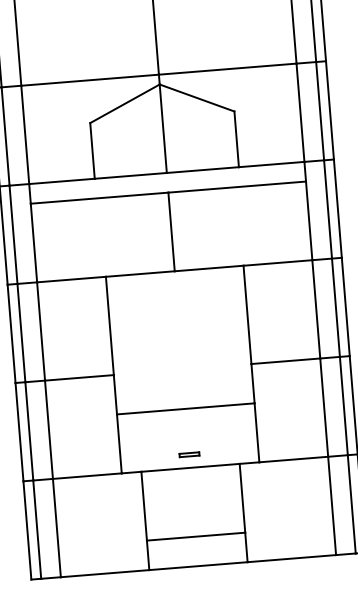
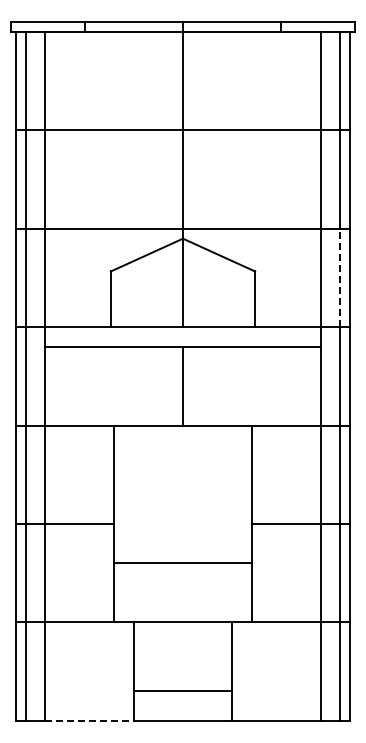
line: (320, 110) -> (340, 277), solid -> dashed
line: (188, 454) -> (182, 608), removed
line: (106, 573) -> (90, 720), solid -> dashed

